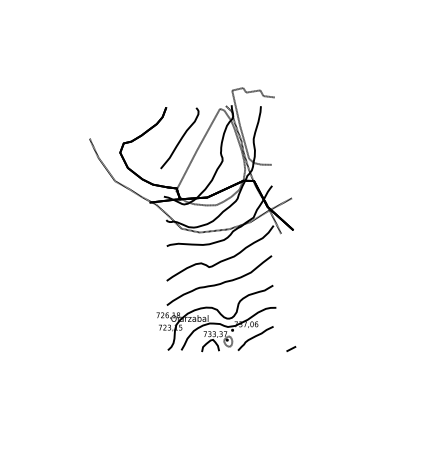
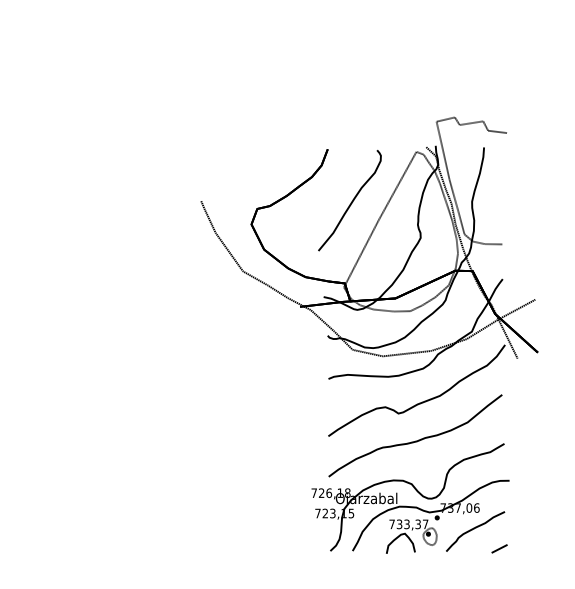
part: (291, 348) -> (499, 548), moved

